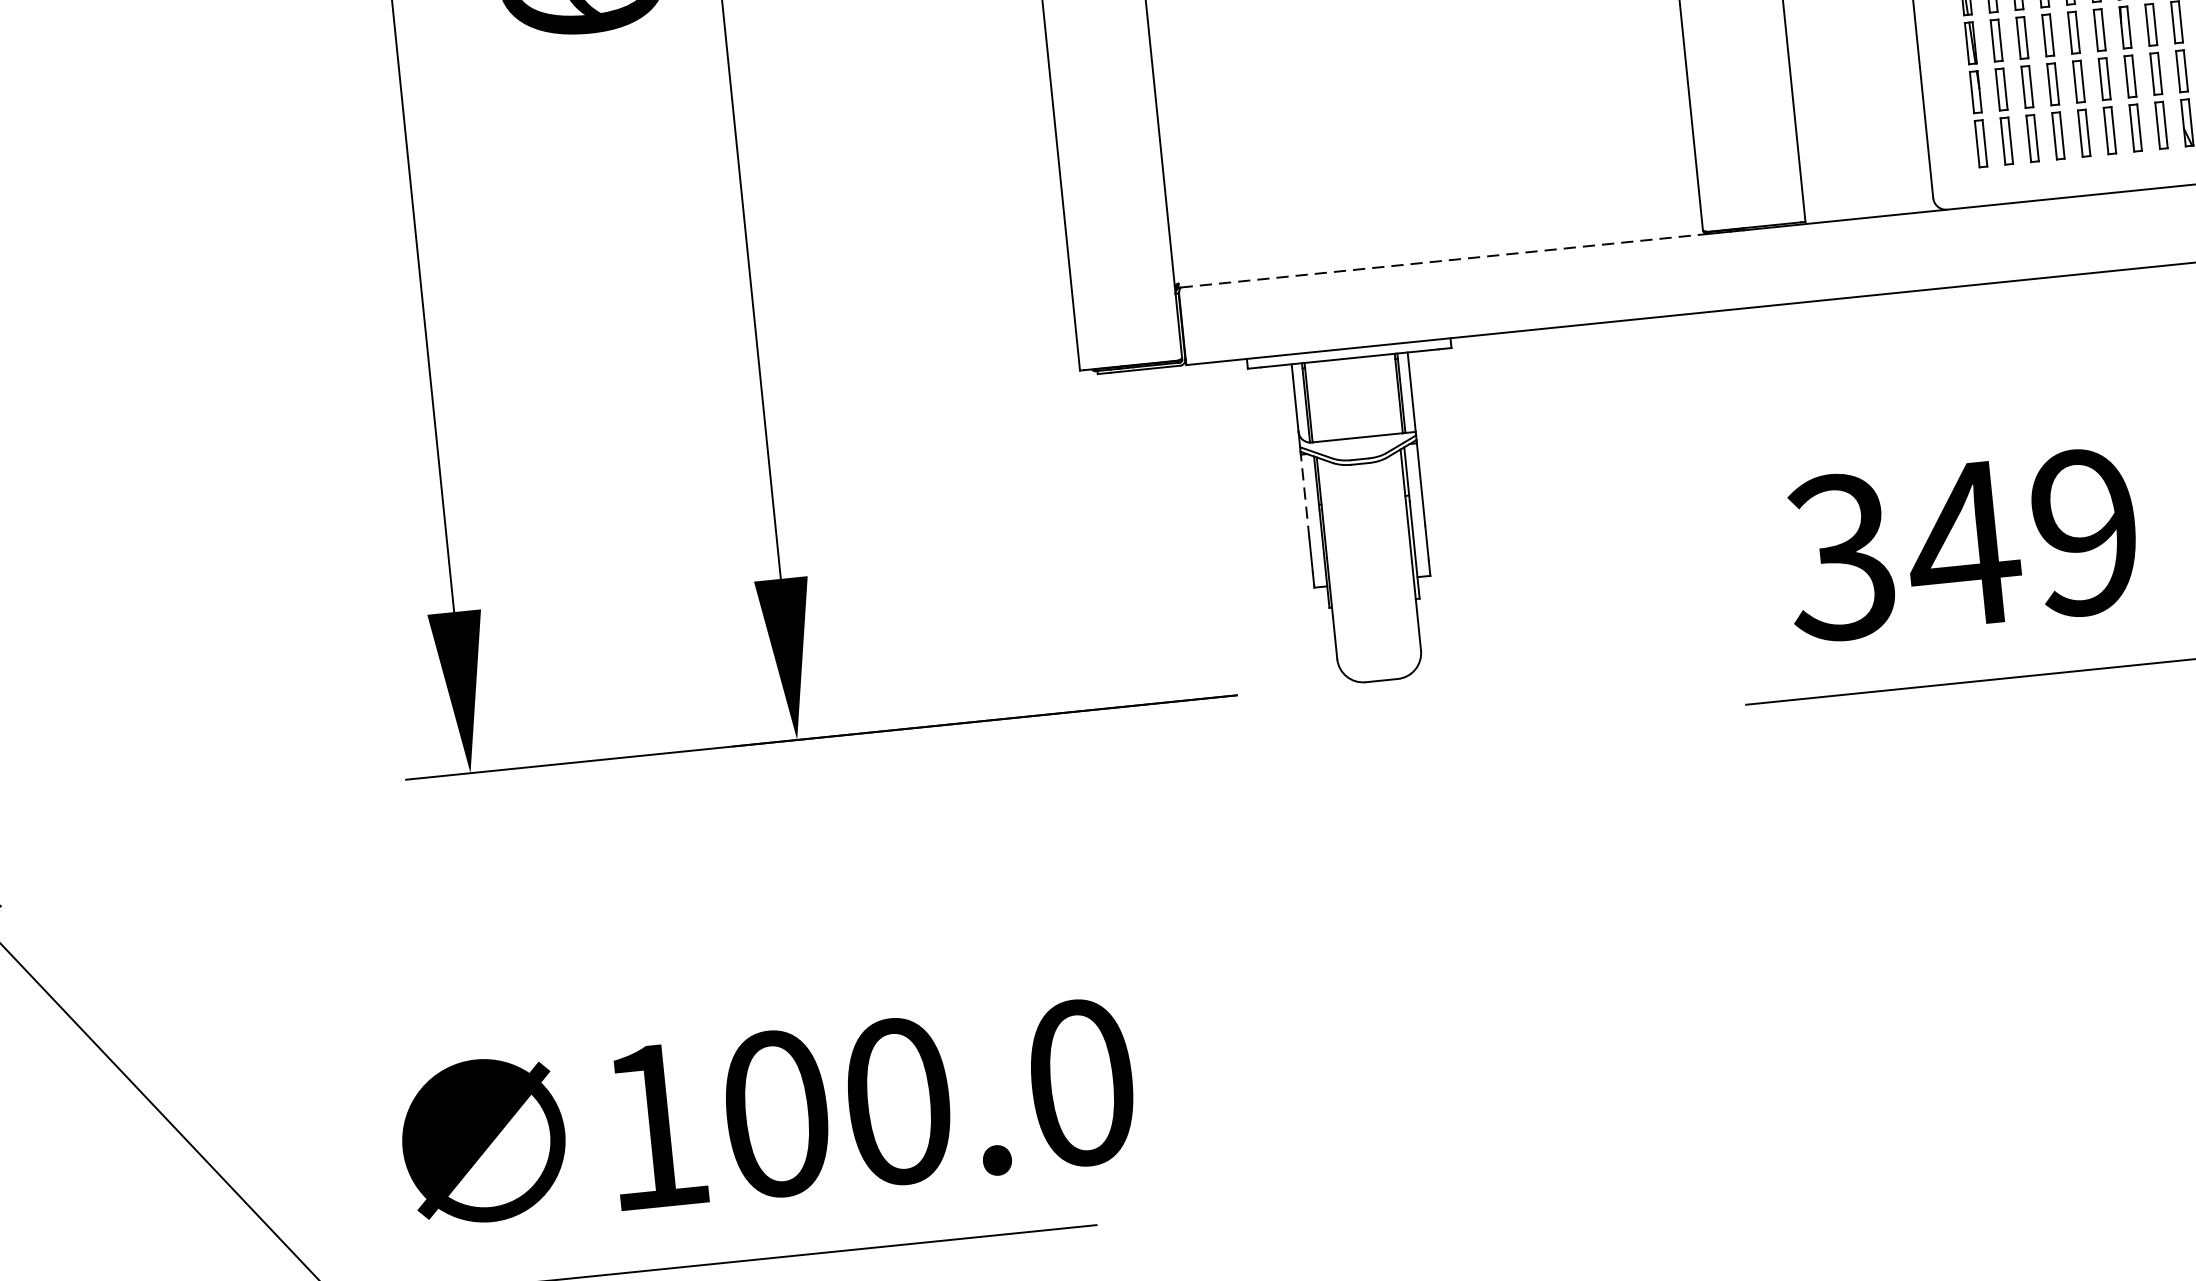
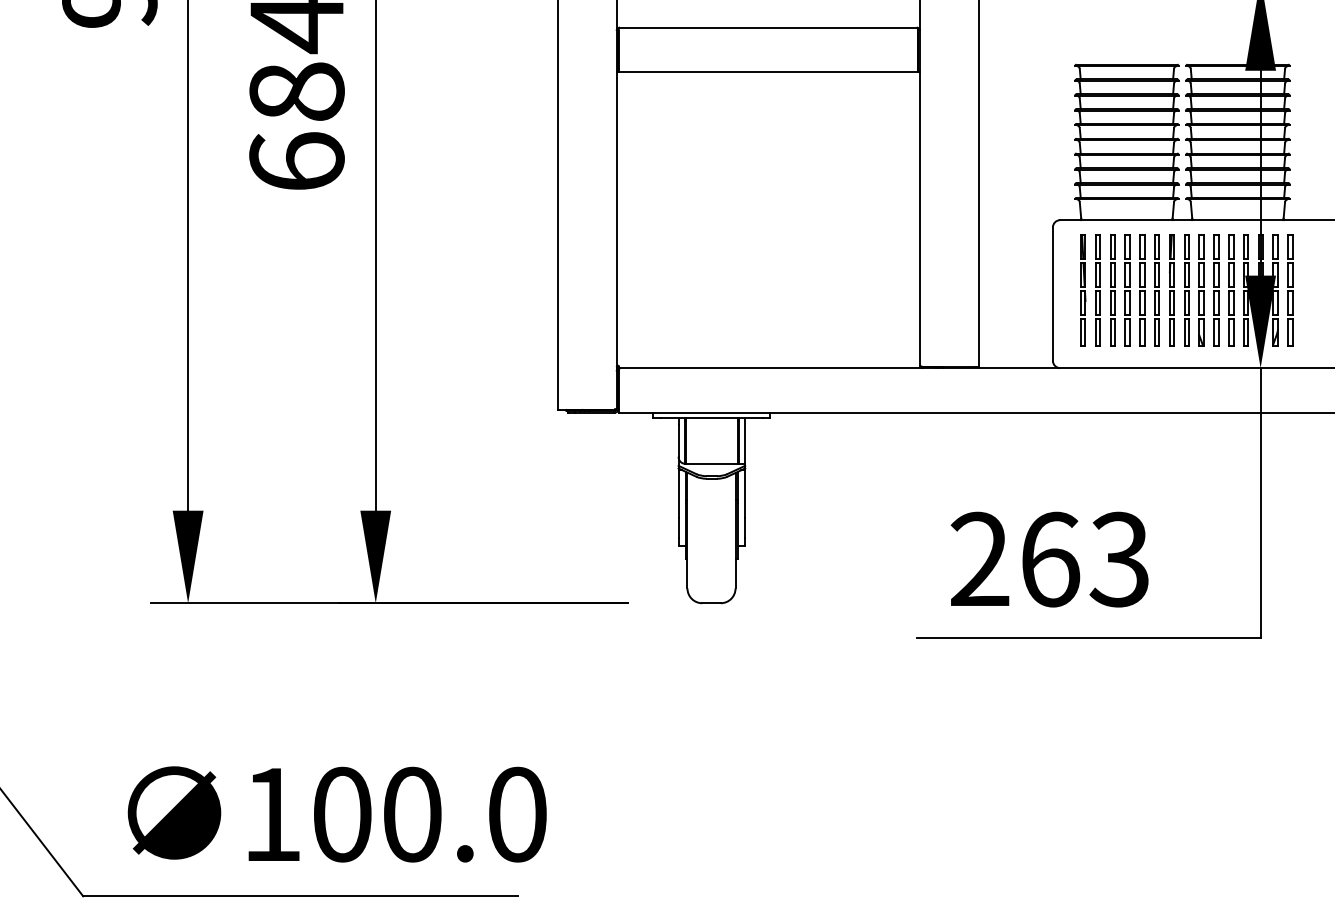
line: (1444, 261) -> (771, 368), dashed -> solid
line: (1305, 497) -> (678, 494), dashed -> solid
text: (1960, 544) -> (1048, 559), 349 -> 263

